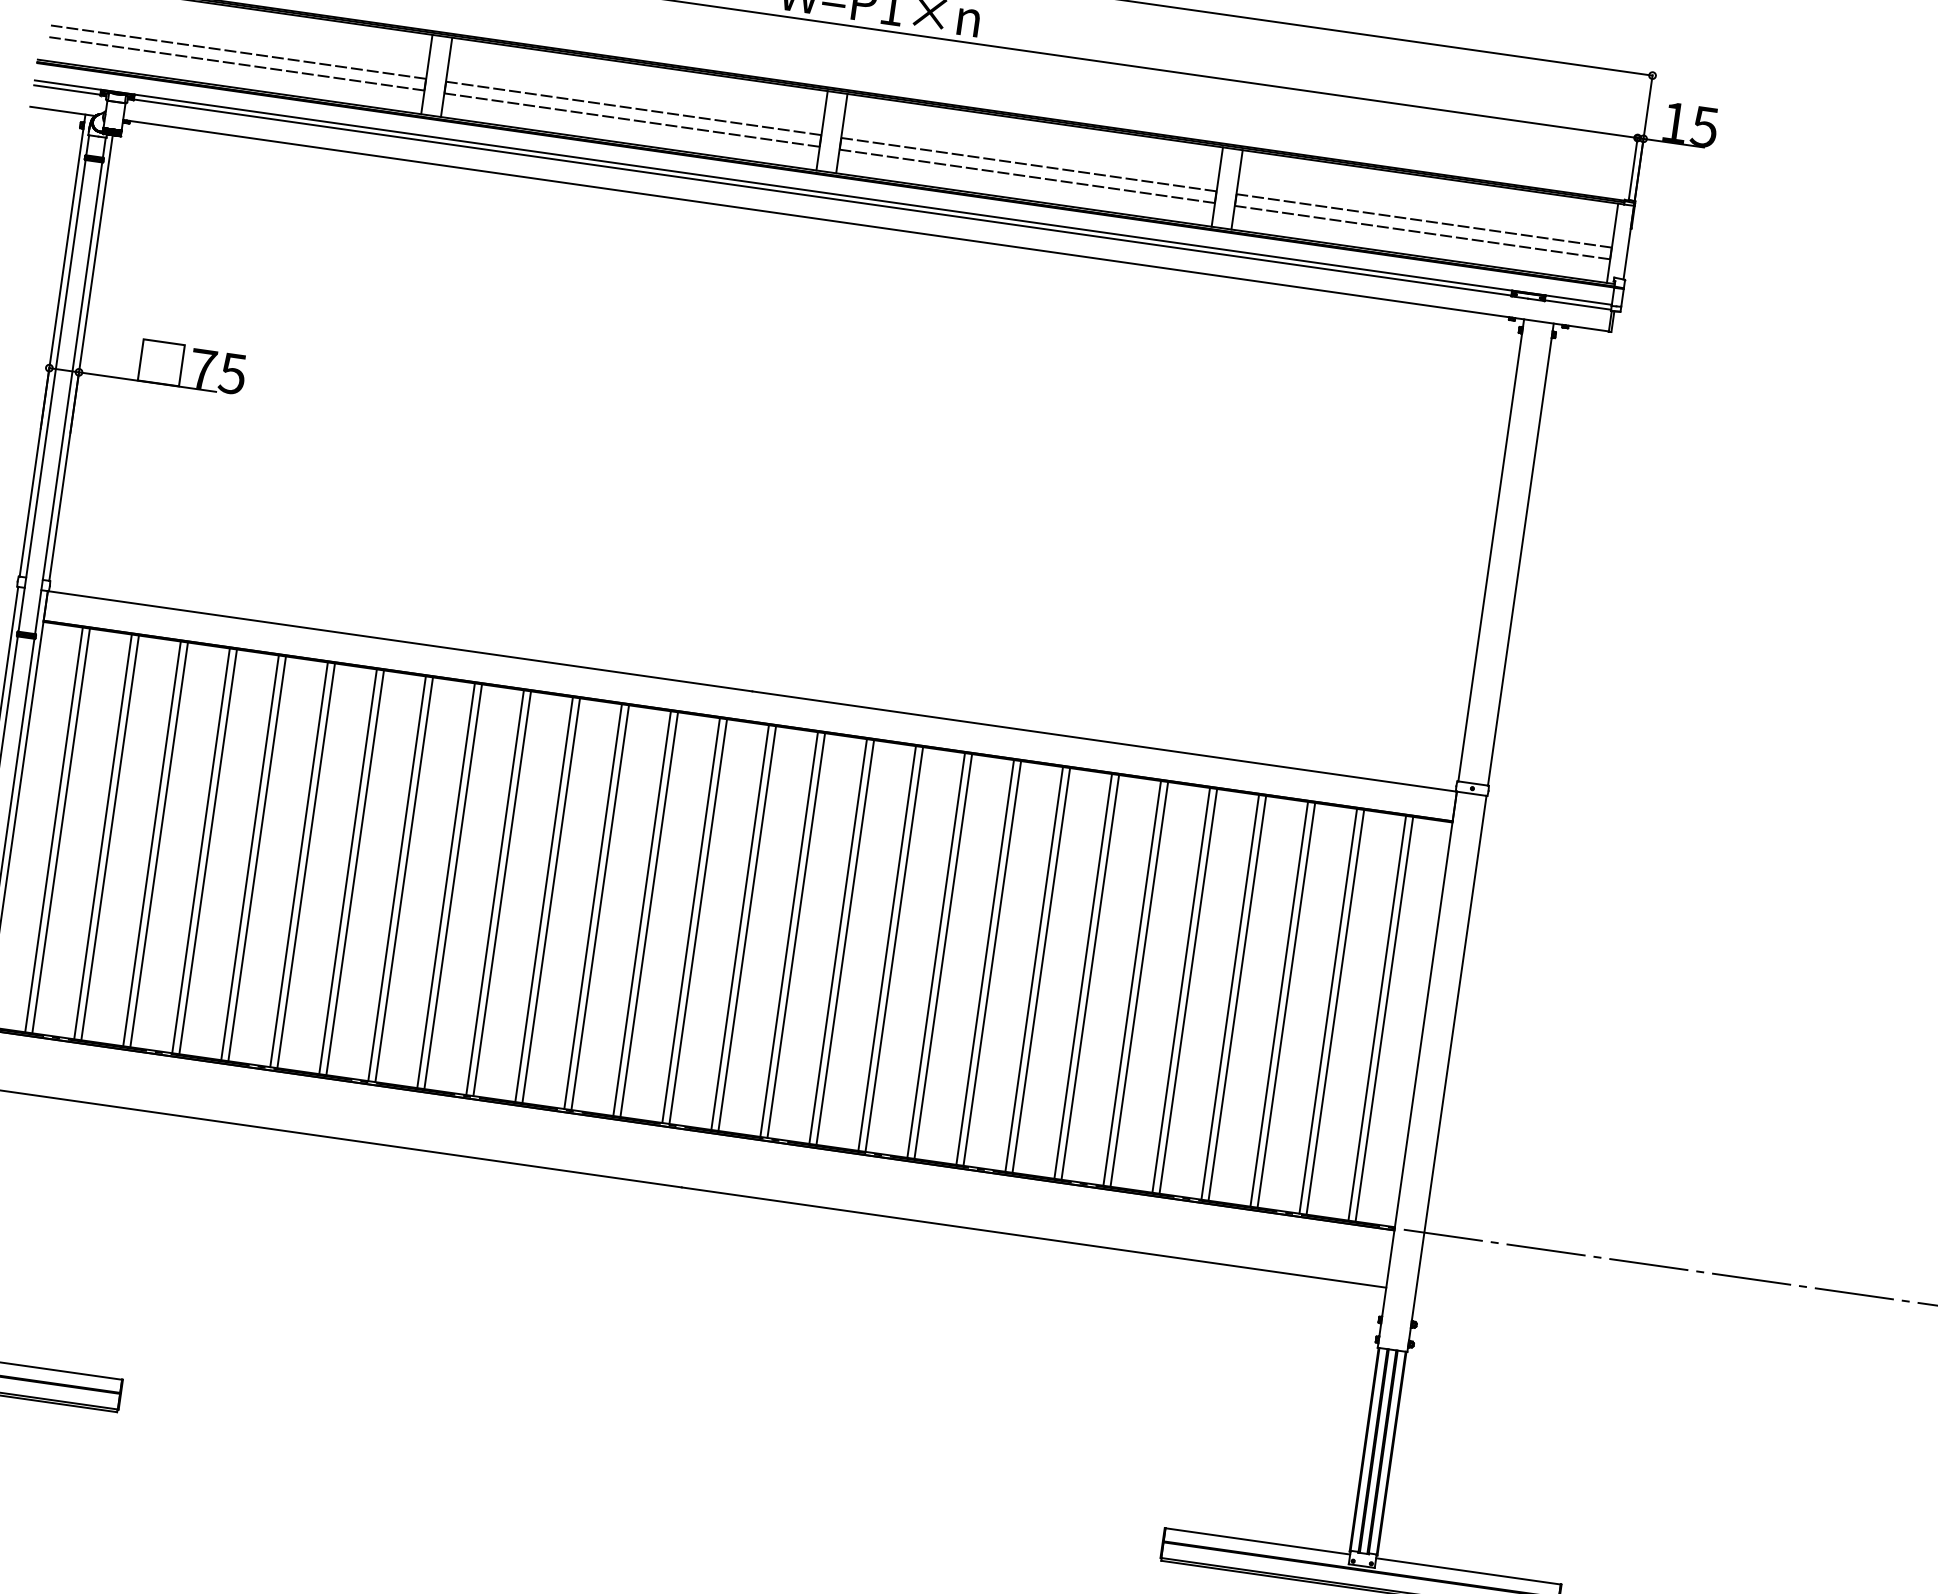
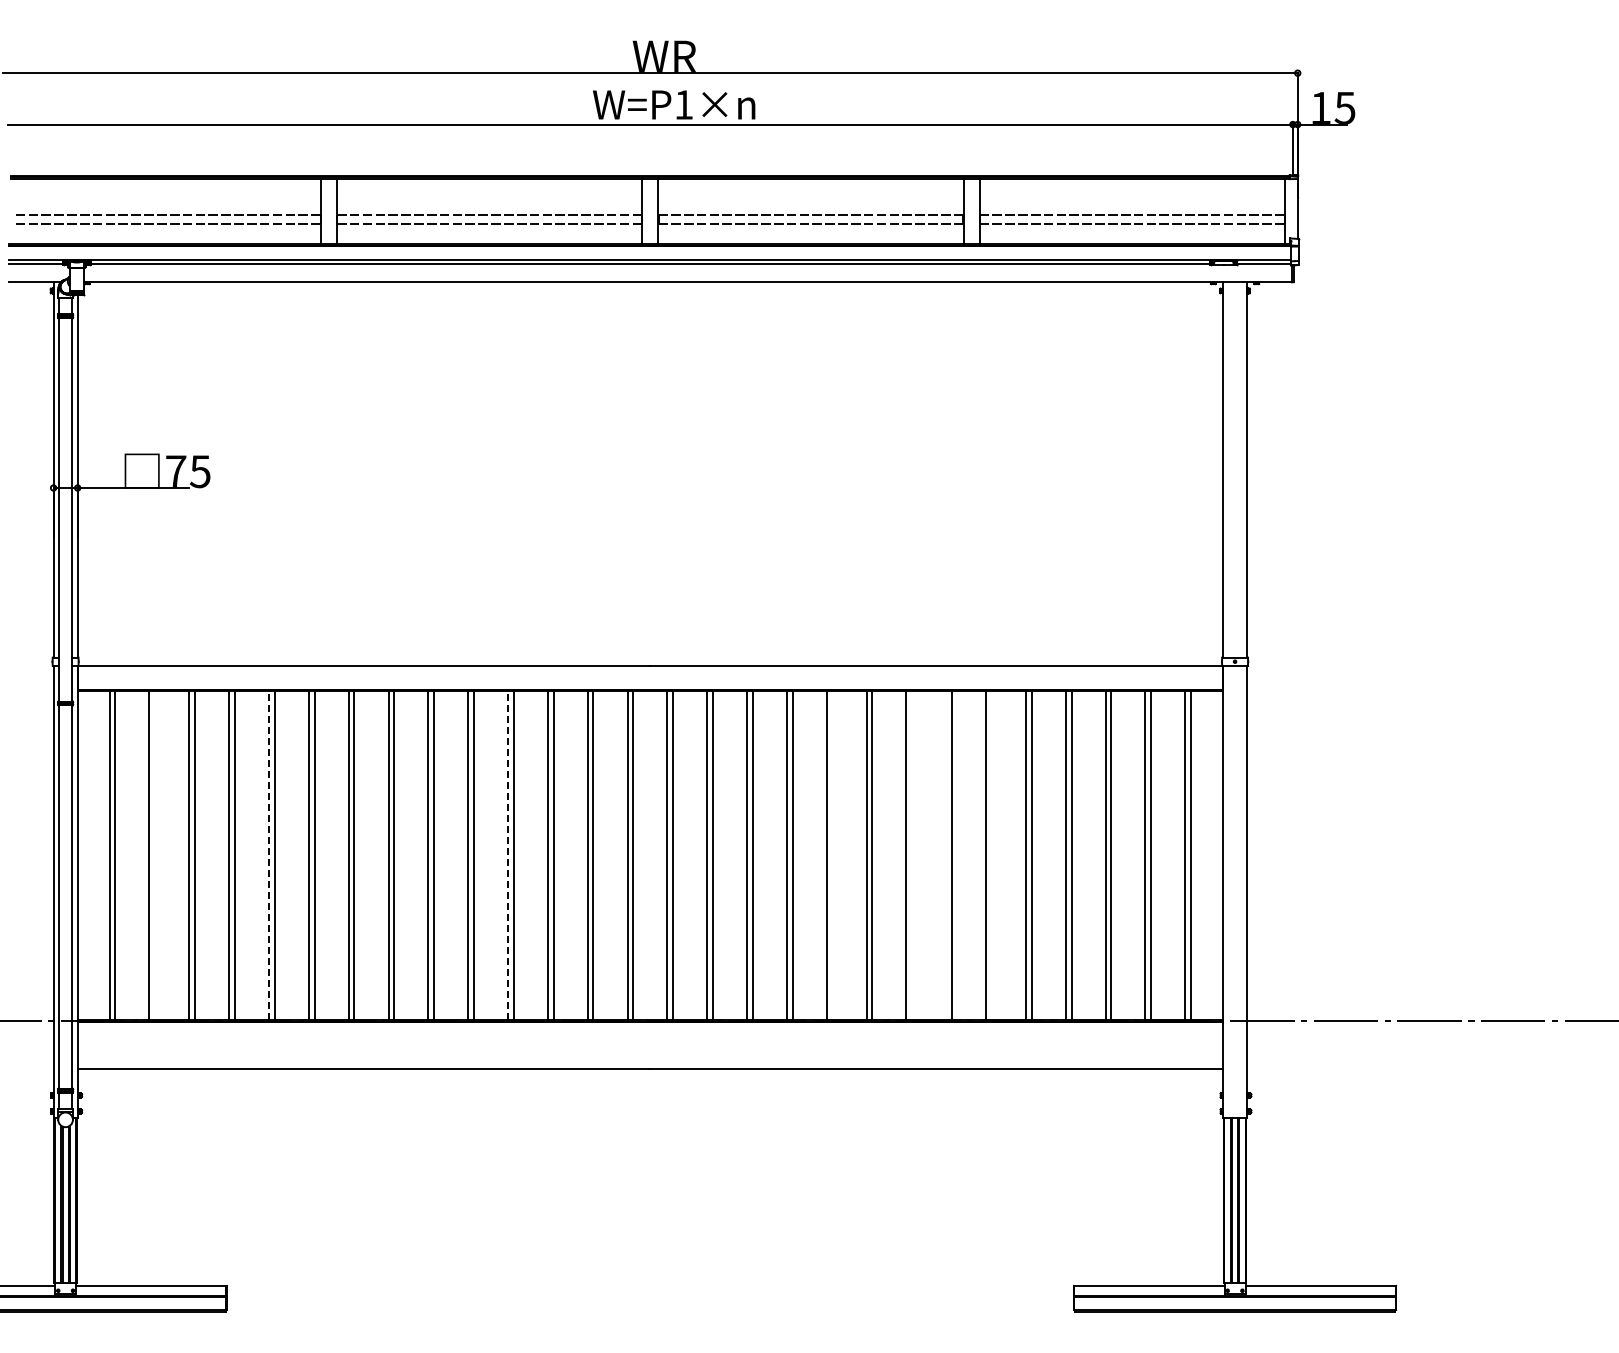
line: (110, 836) -> (155, 854), removed
line: (250, 856) -> (269, 854), solid -> dashed
line: (544, 898) -> (508, 854), solid -> dashed
line: (943, 955) -> (832, 854), removed
line: (1041, 969) -> (912, 854), removed
line: (1083, 975) -> (946, 854), removed
line: (1139, 983) -> (991, 854), removed

